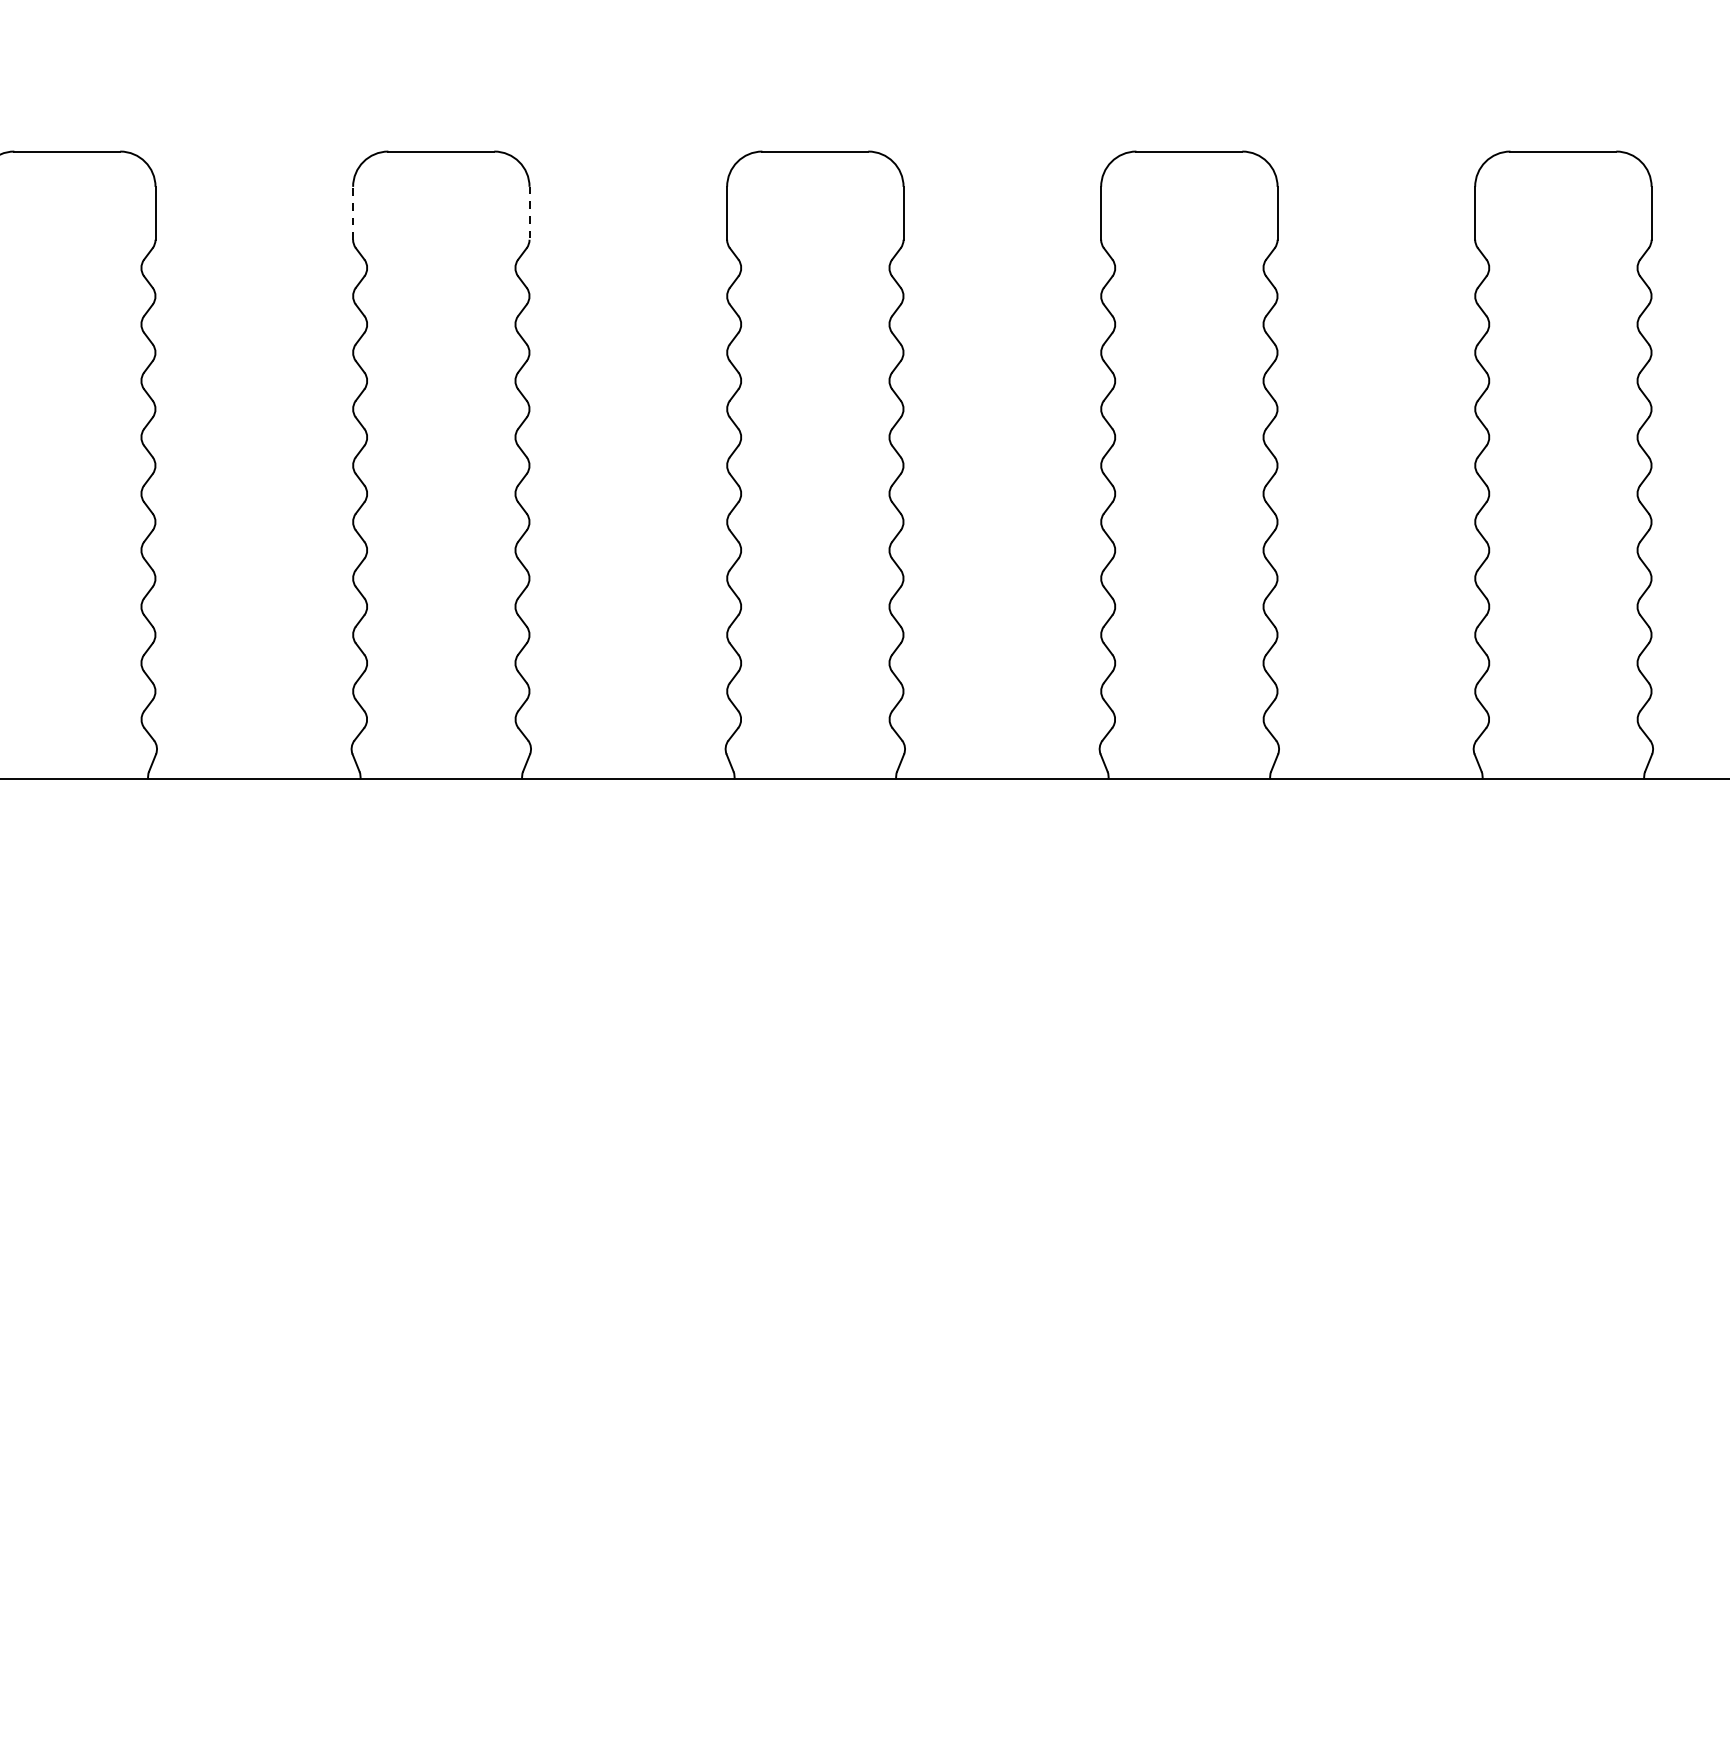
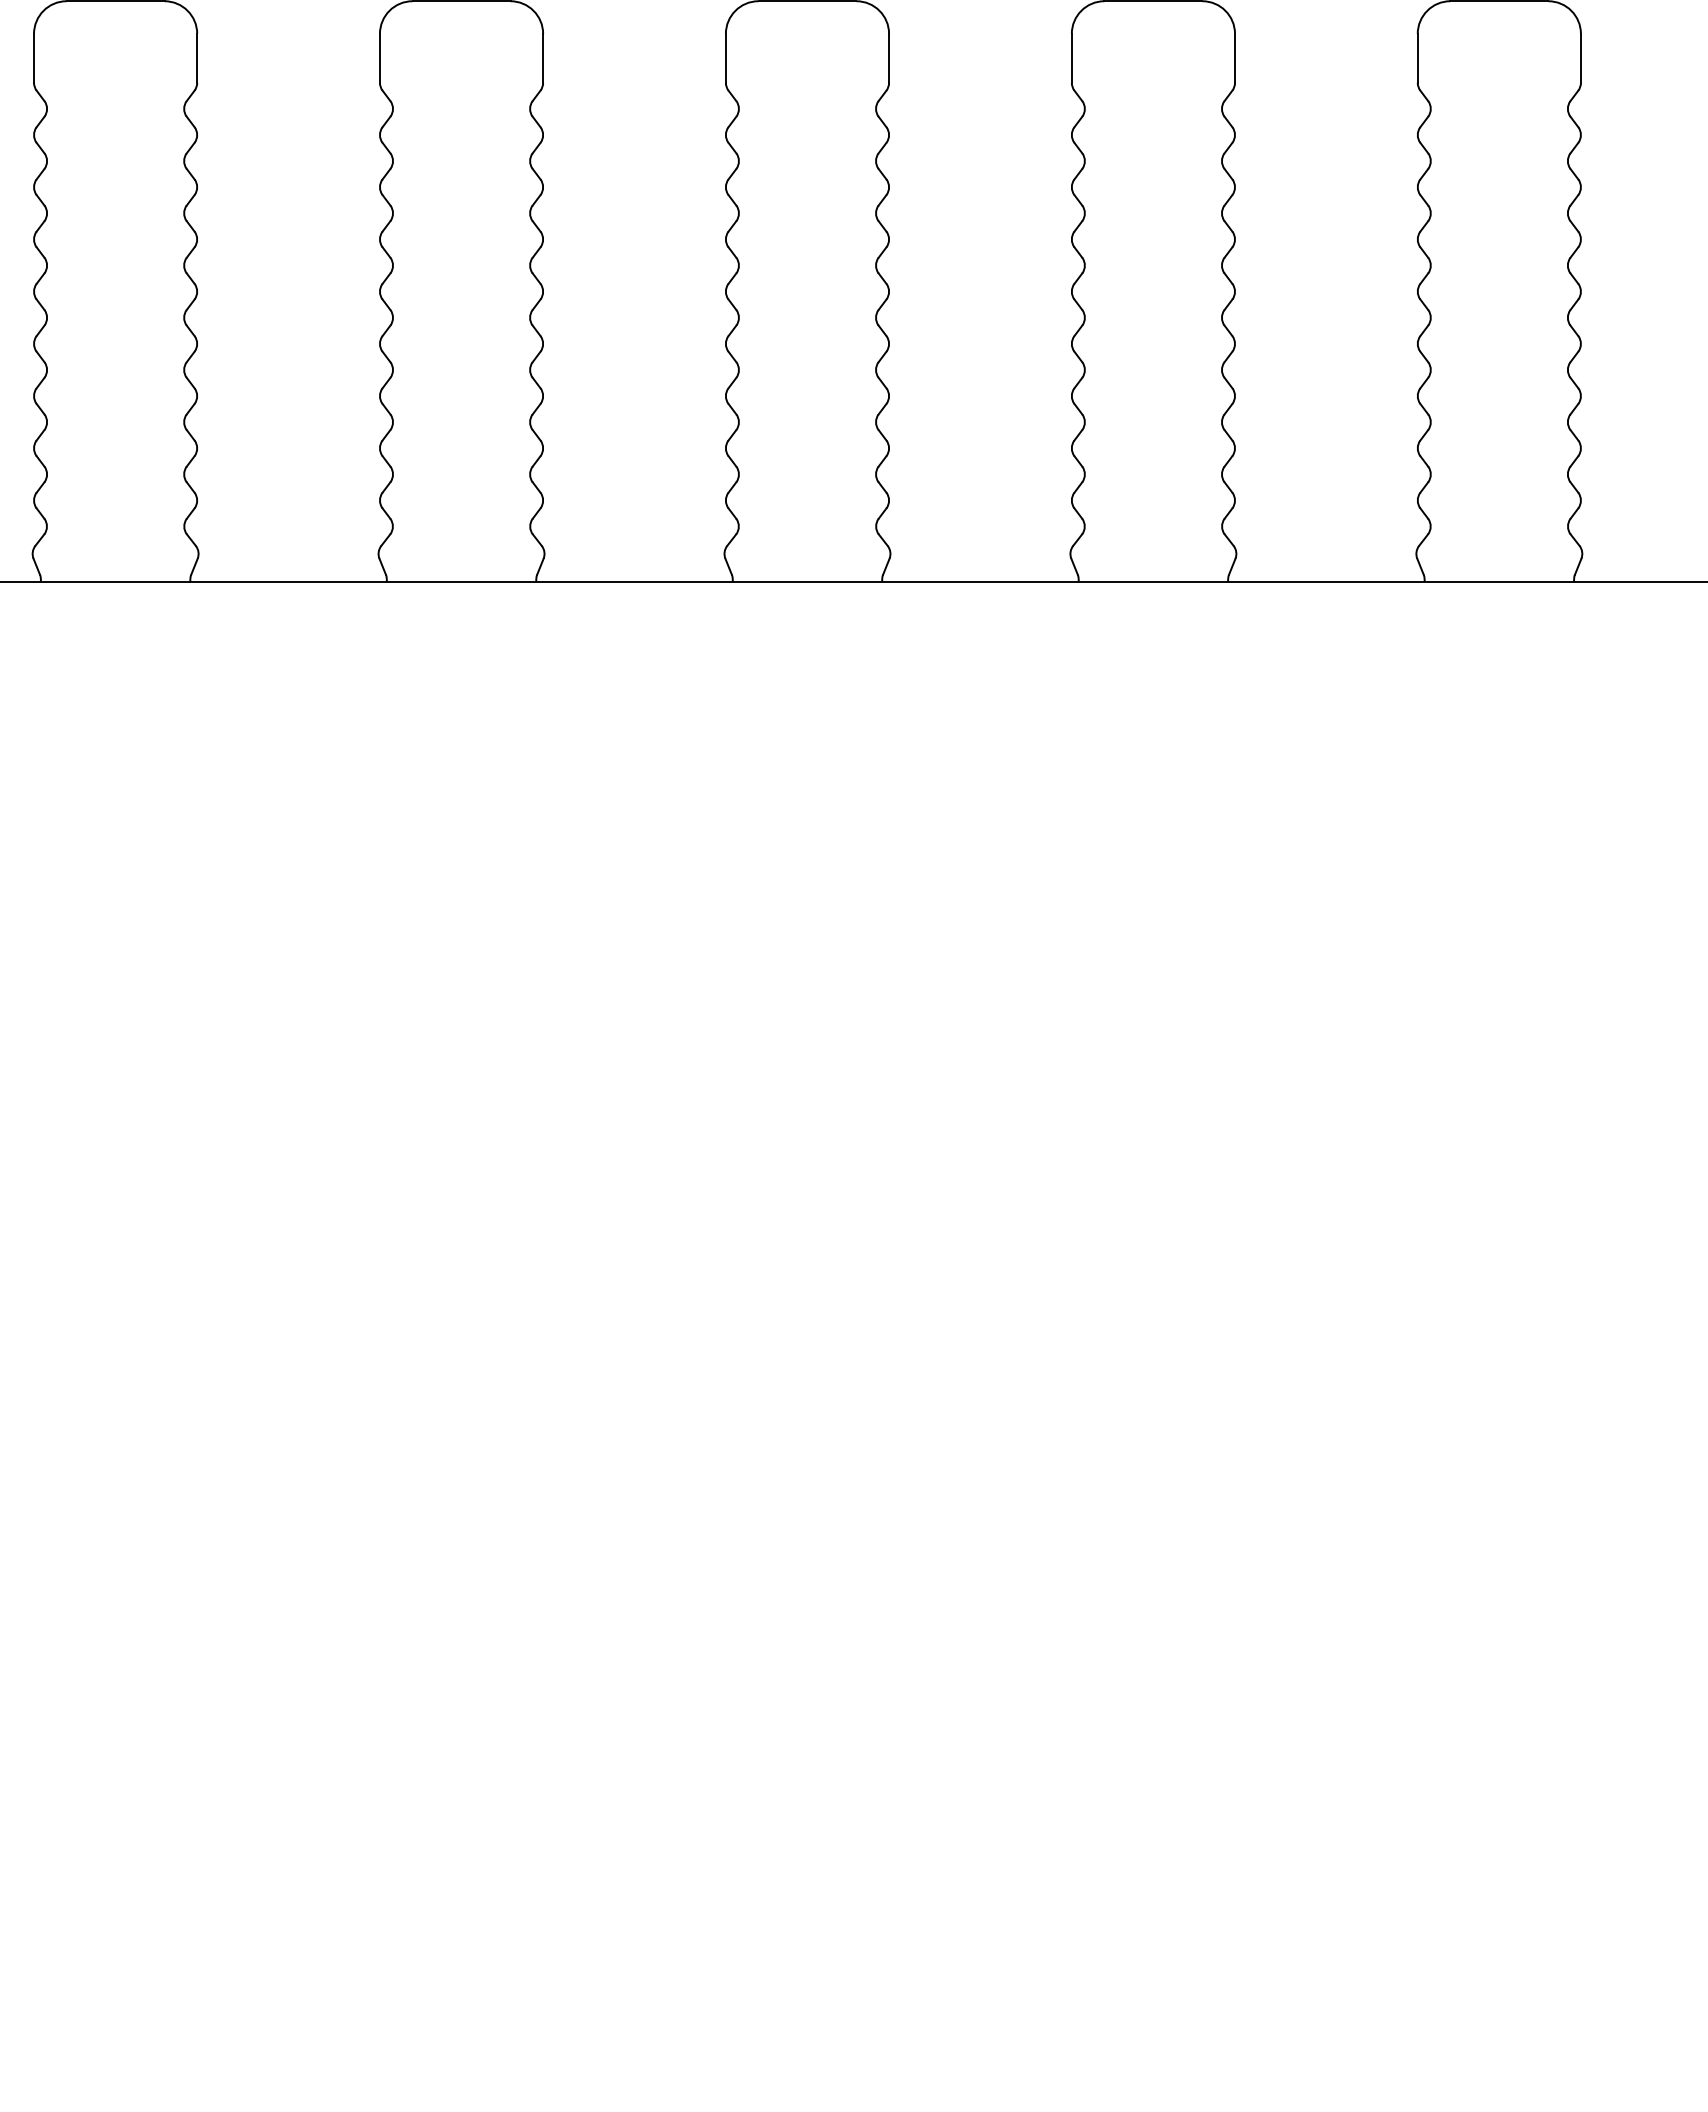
line: (352, 212) -> (379, 57), dashed -> solid
line: (529, 213) -> (543, 58), dashed -> solid

